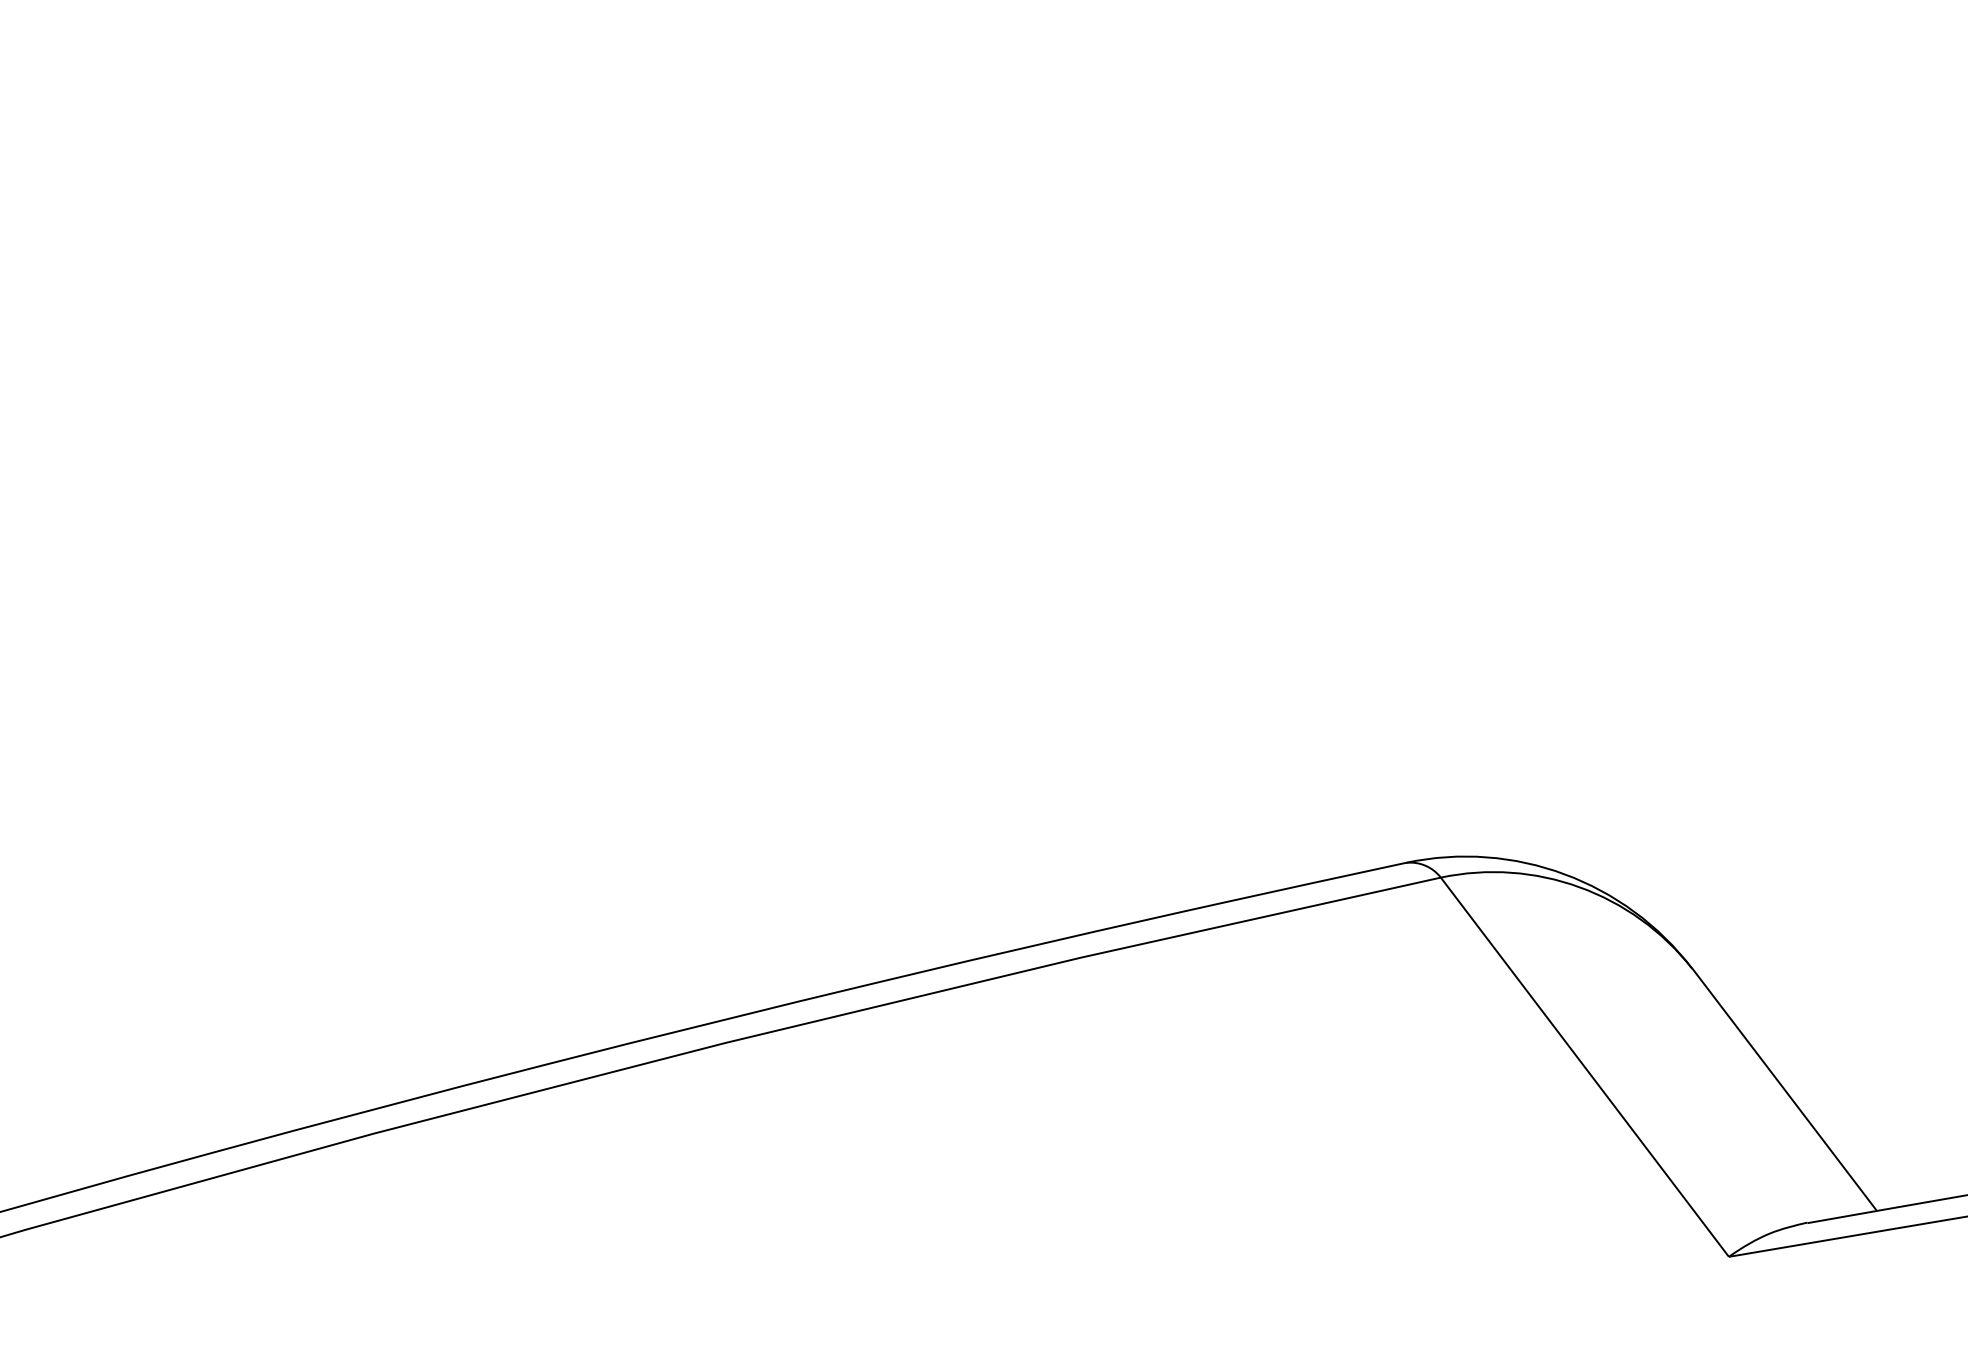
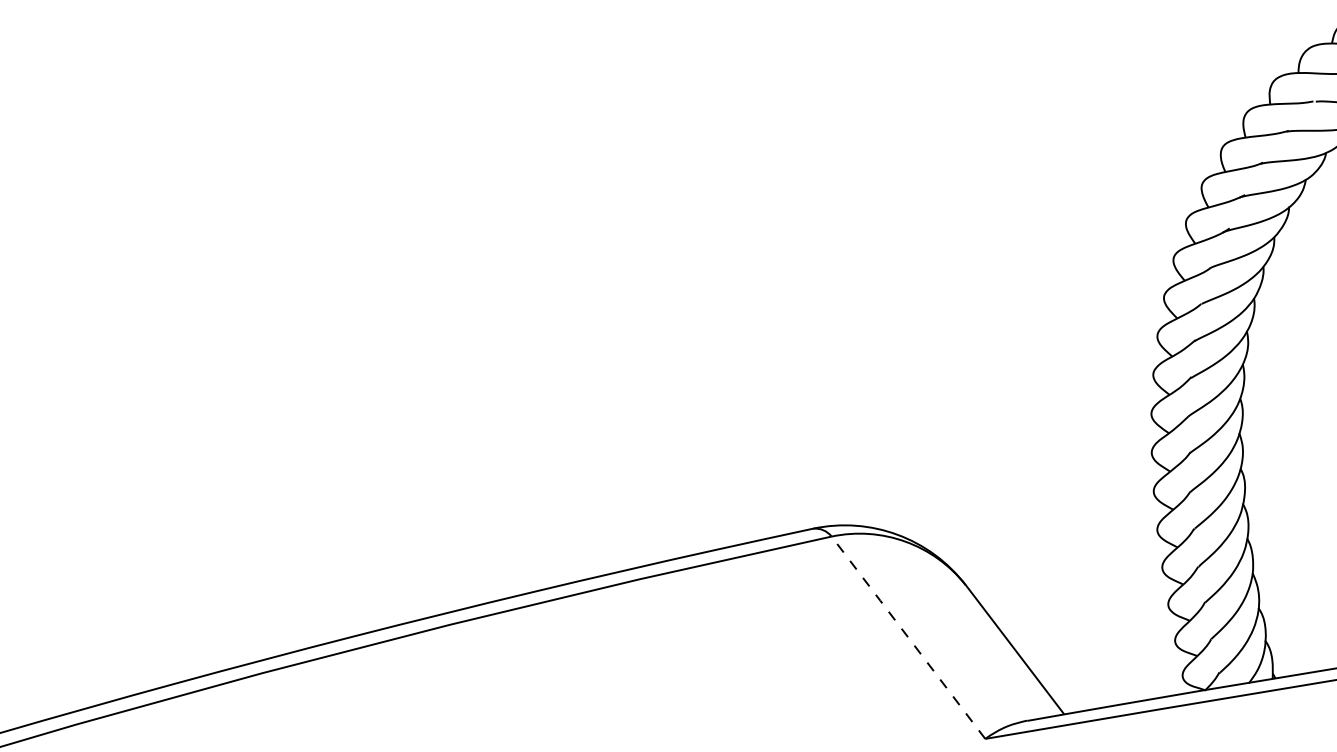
line: (1583, 1064) -> (907, 636), solid -> dashed

